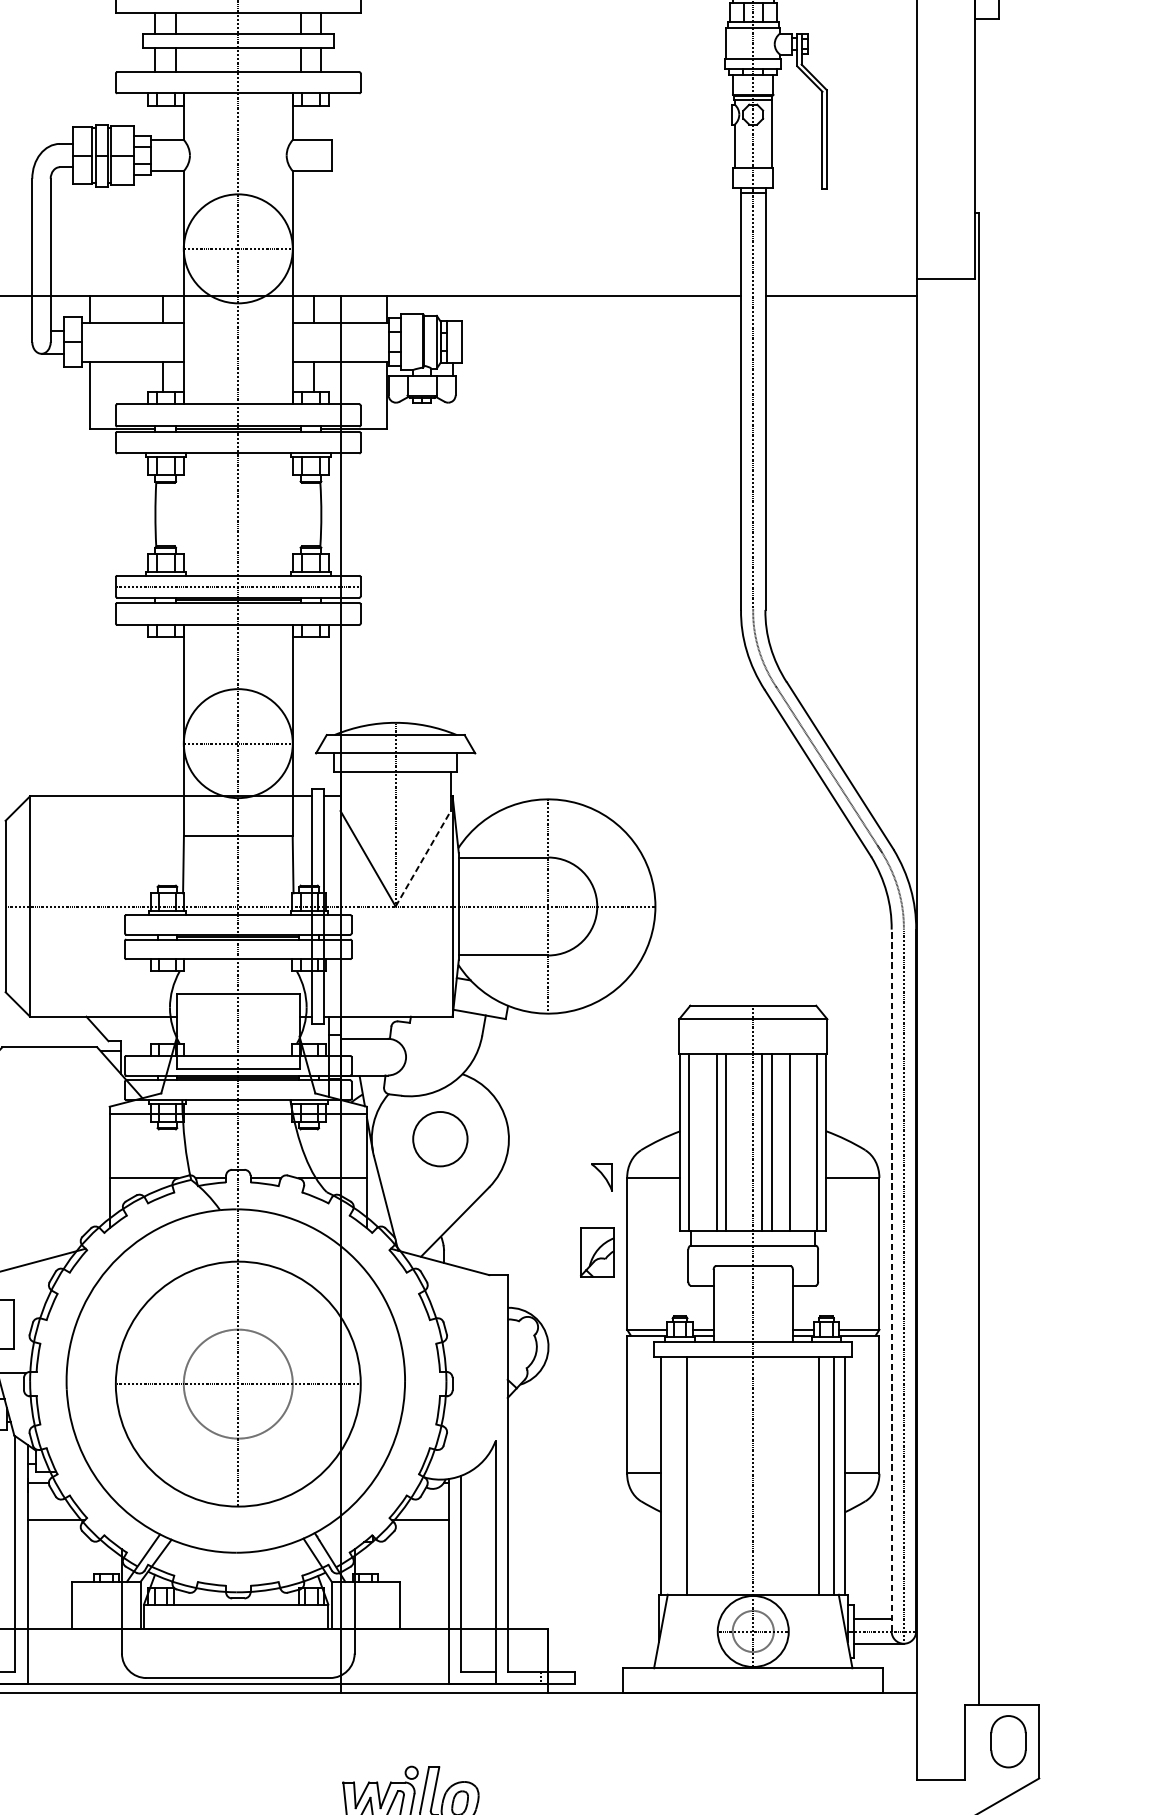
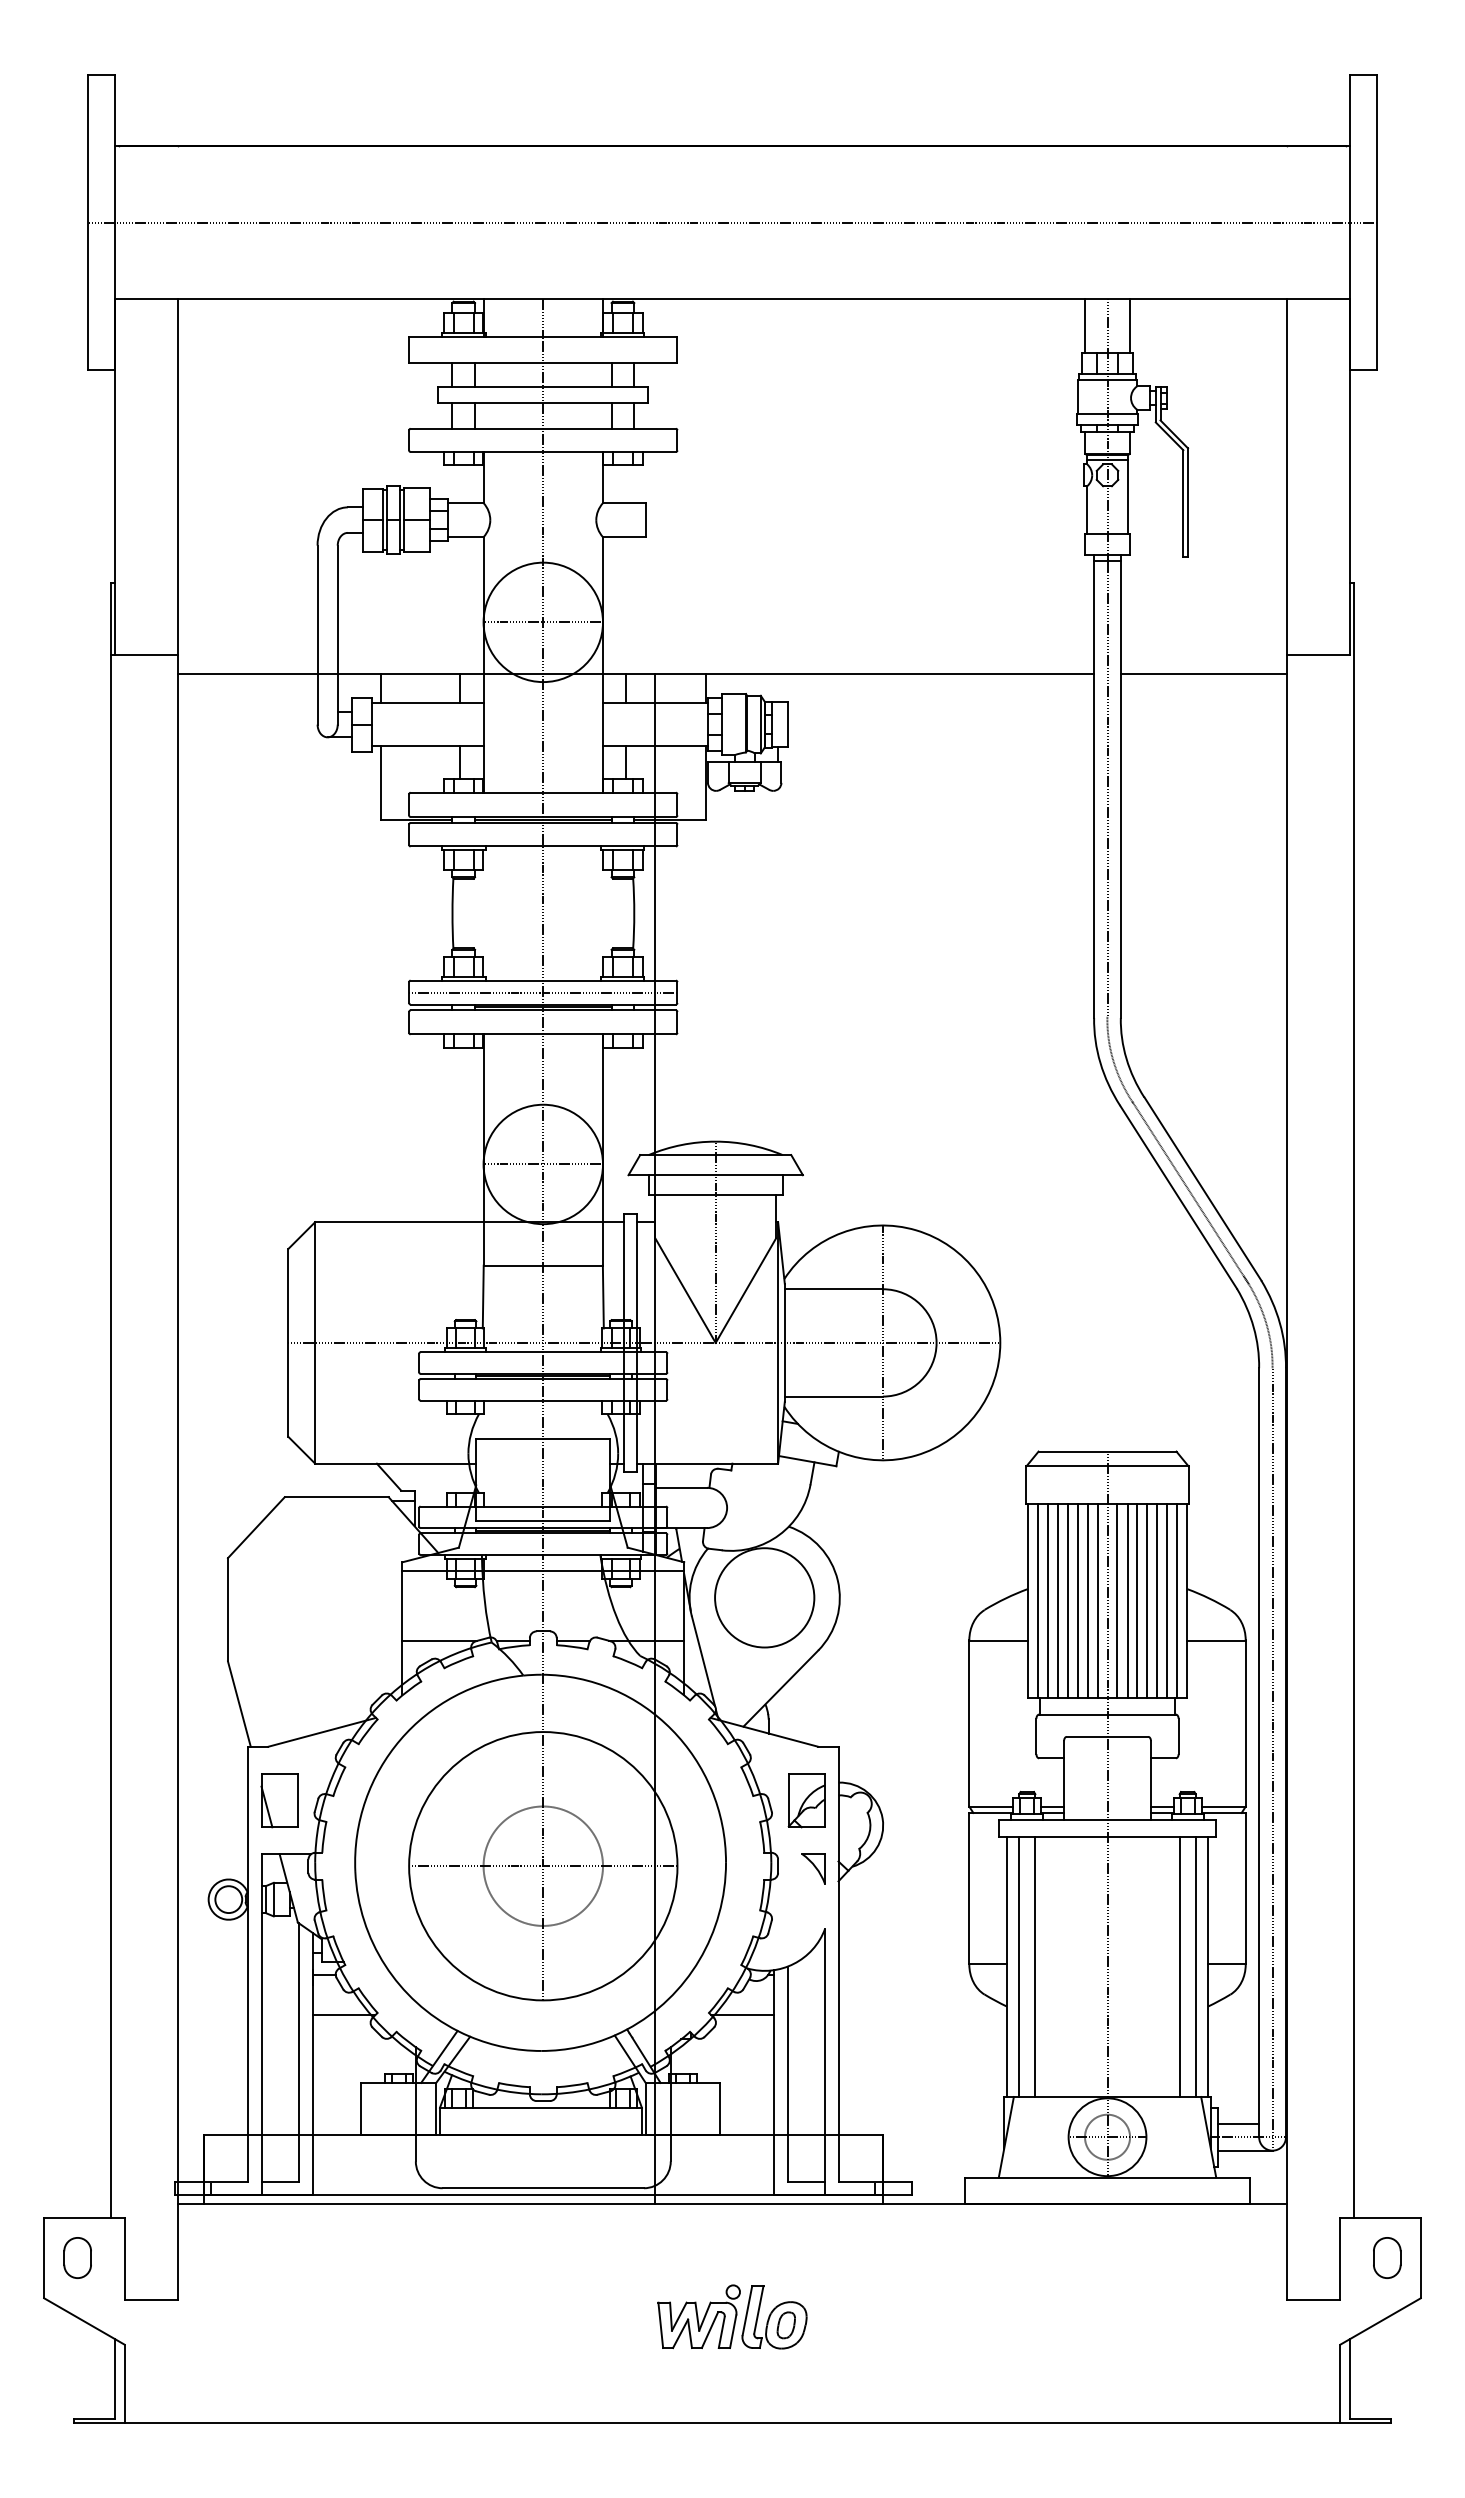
line: (423, 858) -> (746, 1290), dashed -> solid
circle: (440, 1138) -> (764, 1597), size x1.67
line: (698, 1142) -> (1047, 1601), added
line: (707, 1142) -> (1057, 1601), added
line: (735, 1142) -> (1087, 1601), added
line: (744, 1142) -> (1097, 1601), added
line: (780, 1142) -> (1137, 1601), added
line: (798, 1142) -> (1157, 1601), added
line: (808, 1142) -> (1167, 1601), added
part: (601, 1177) -> (813, 1868), moved
part: (597, 1252) -> (806, 1800), moved
line: (891, 1280) -> (1259, 1752), dashed -> solid
line: (672, 1475) -> (1019, 1966), added
part: (1008, 1741) -> (1387, 2257), size x0.71

